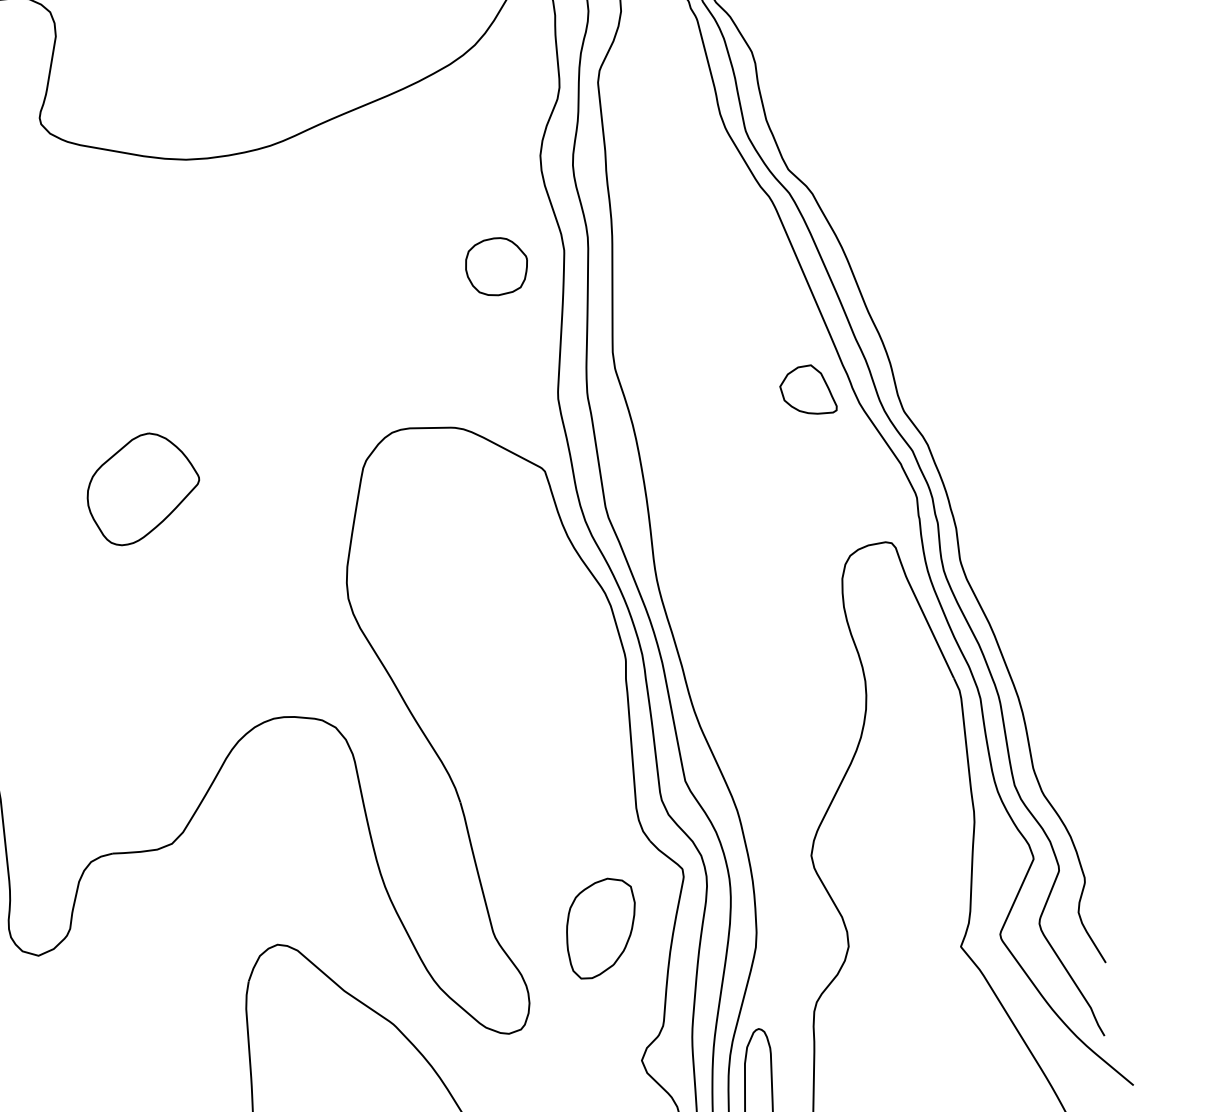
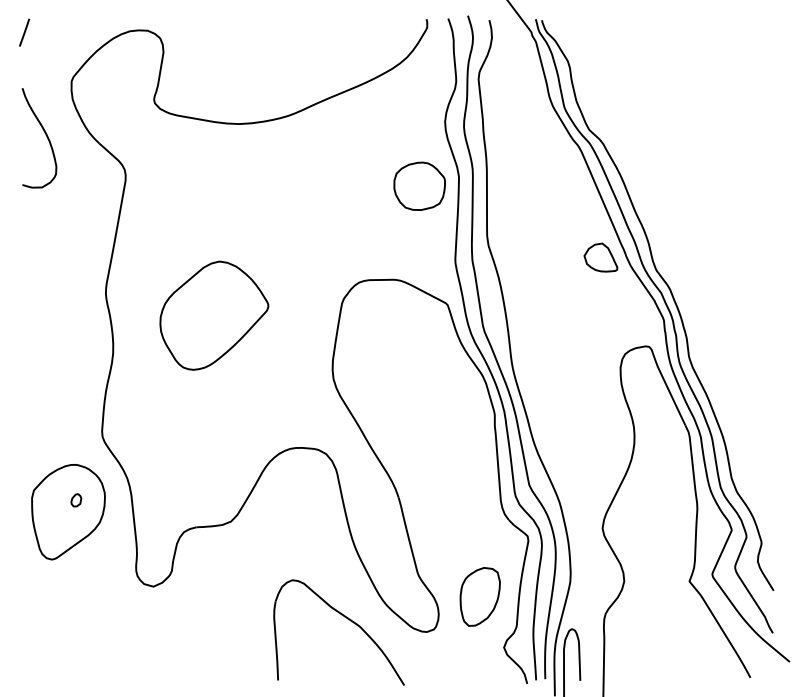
part: (496, 265) -> (419, 185), size x1.43
part: (143, 489) -> (214, 315), size x1.67
part: (599, 927) -> (479, 596), moved

